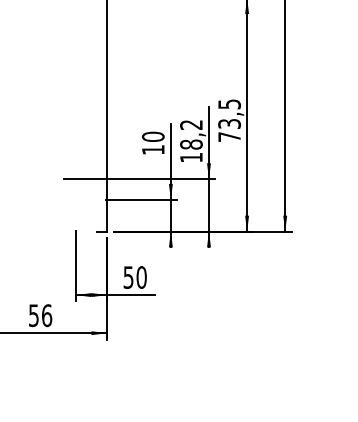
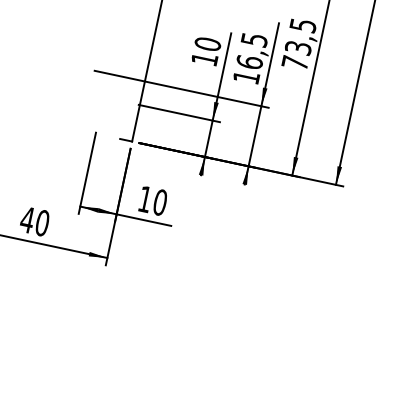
text: (191, 134) -> (252, 50), 18,2 -> 16,5
text: (128, 277) -> (145, 199), 50 -> 10
text: (40, 315) -> (35, 221), 56 -> 40

